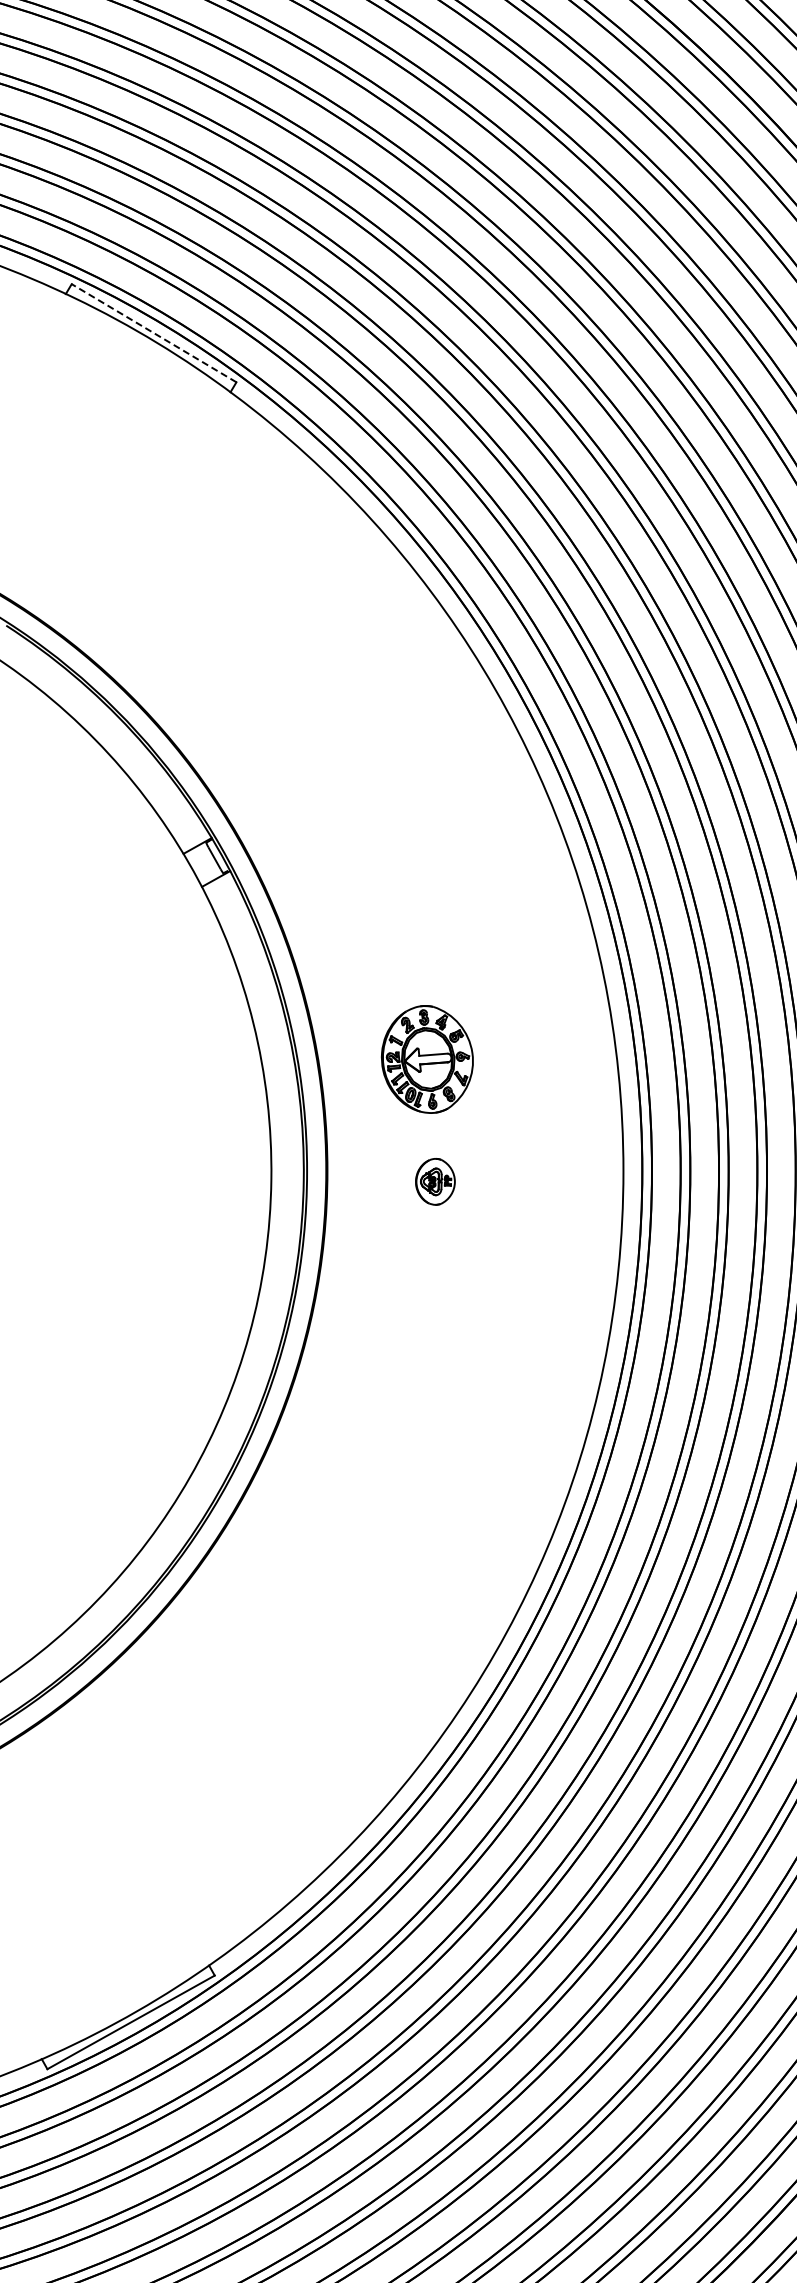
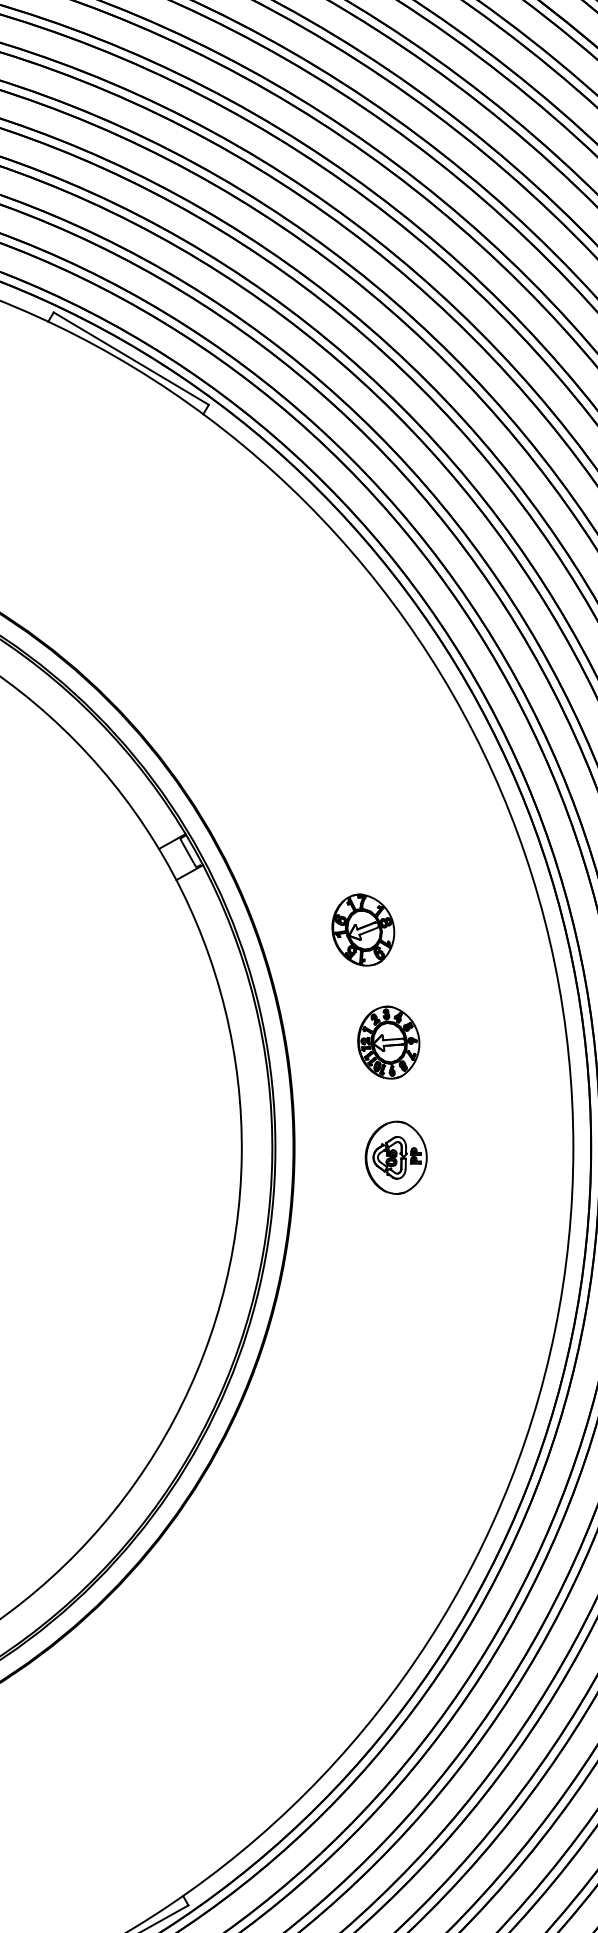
line: (154, 333) -> (131, 358), dashed -> solid
part: (400, 939) -> (363, 929), added
part: (427, 1059) -> (388, 1042), size x0.71
part: (435, 1181) -> (396, 1157), size x1.67

